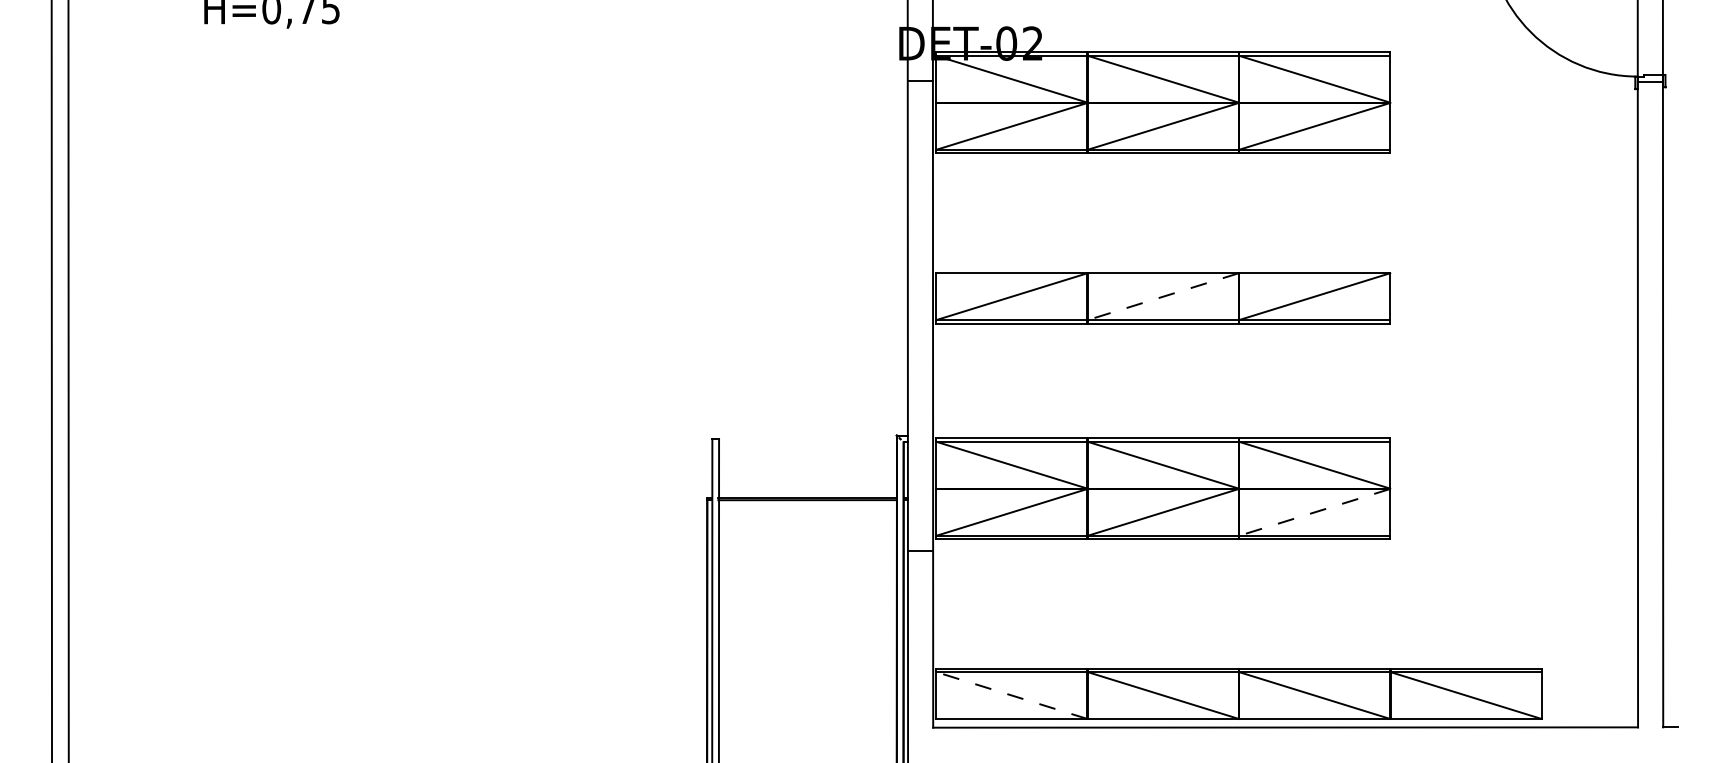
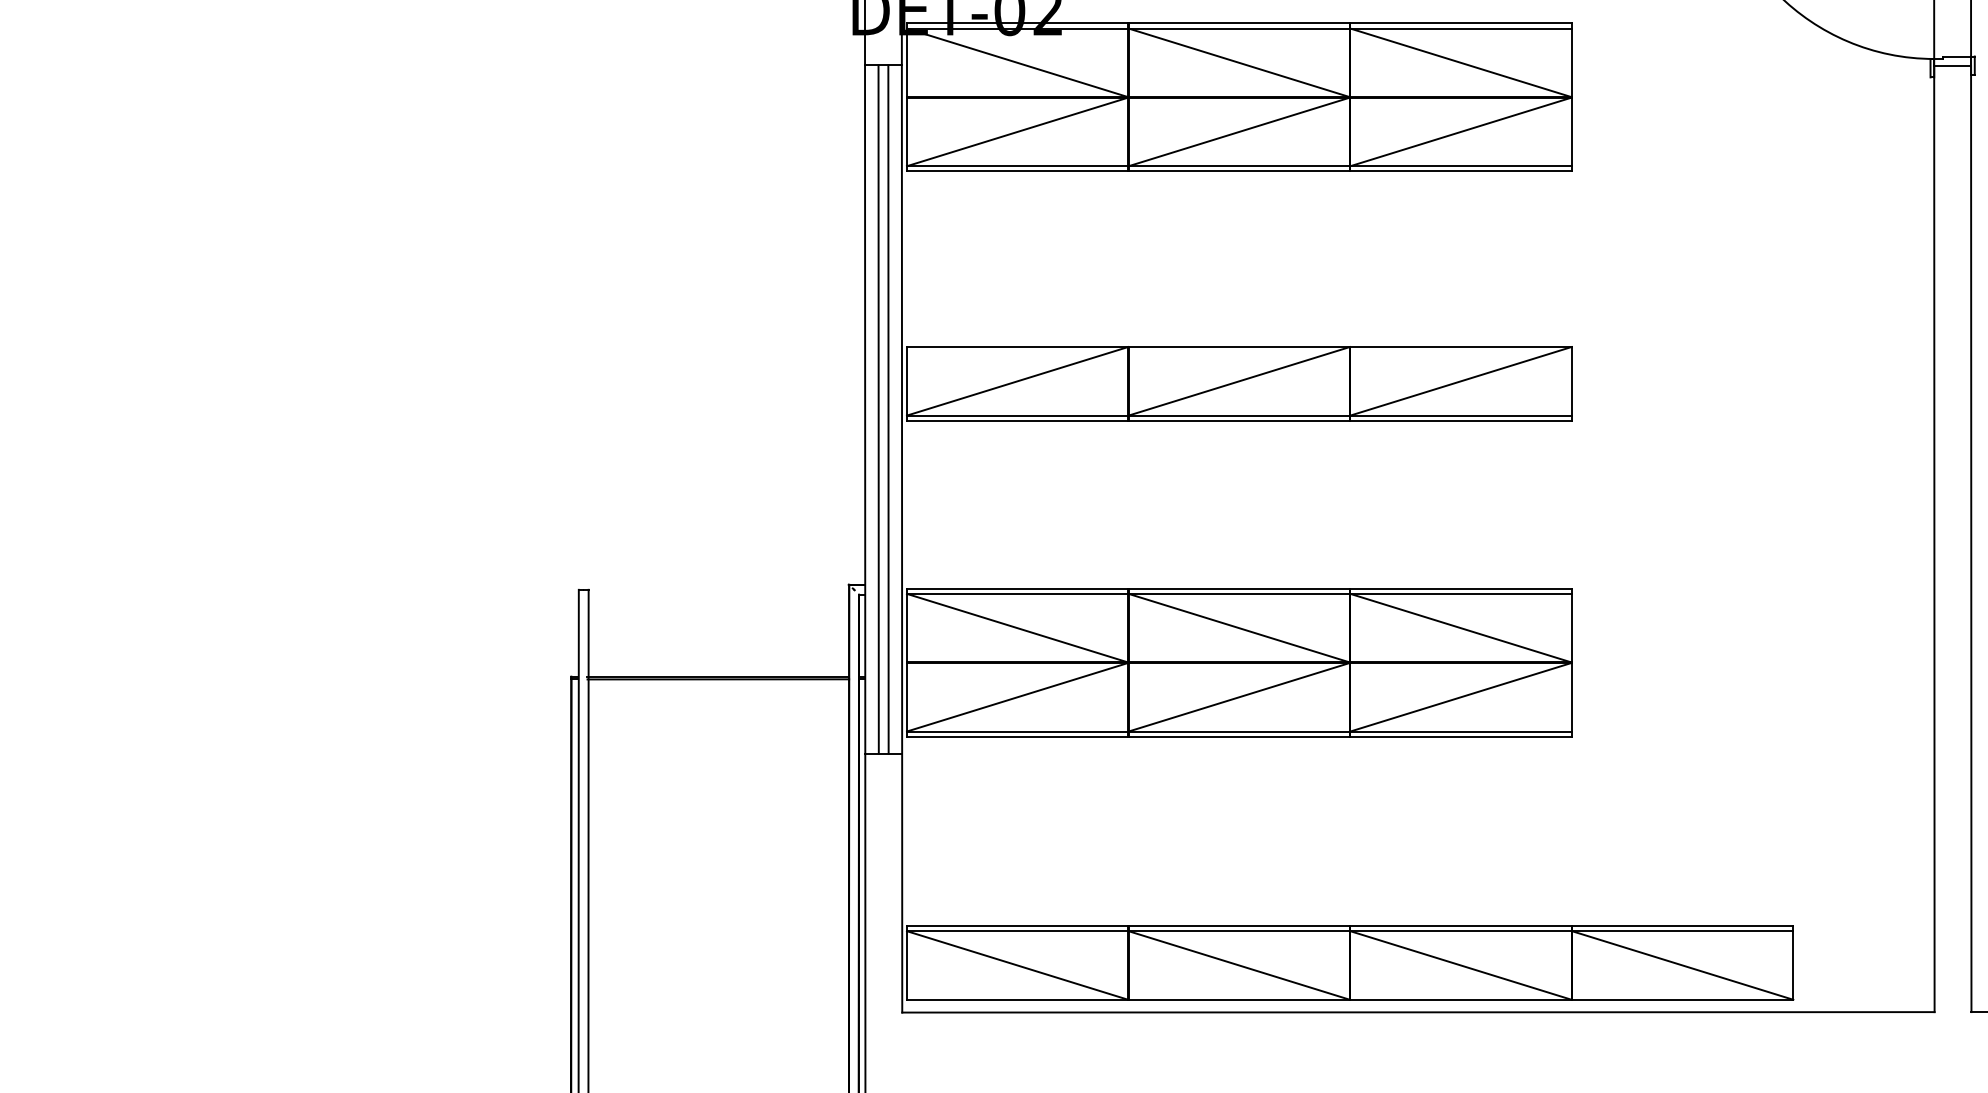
line: (1162, 296) -> (1238, 381), dashed -> solid
line: (916, 315) -> (877, 408), added
line: (923, 315) -> (888, 408), added
line: (1314, 512) -> (1460, 697), dashed -> solid
line: (1011, 695) -> (1016, 965), dashed -> solid

